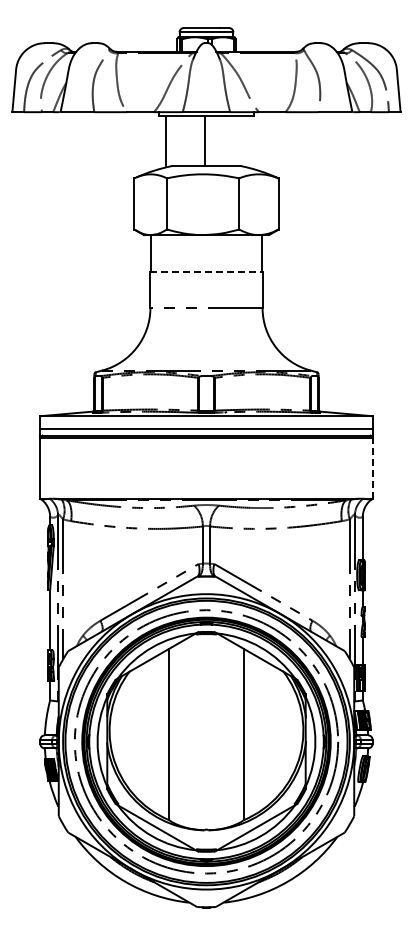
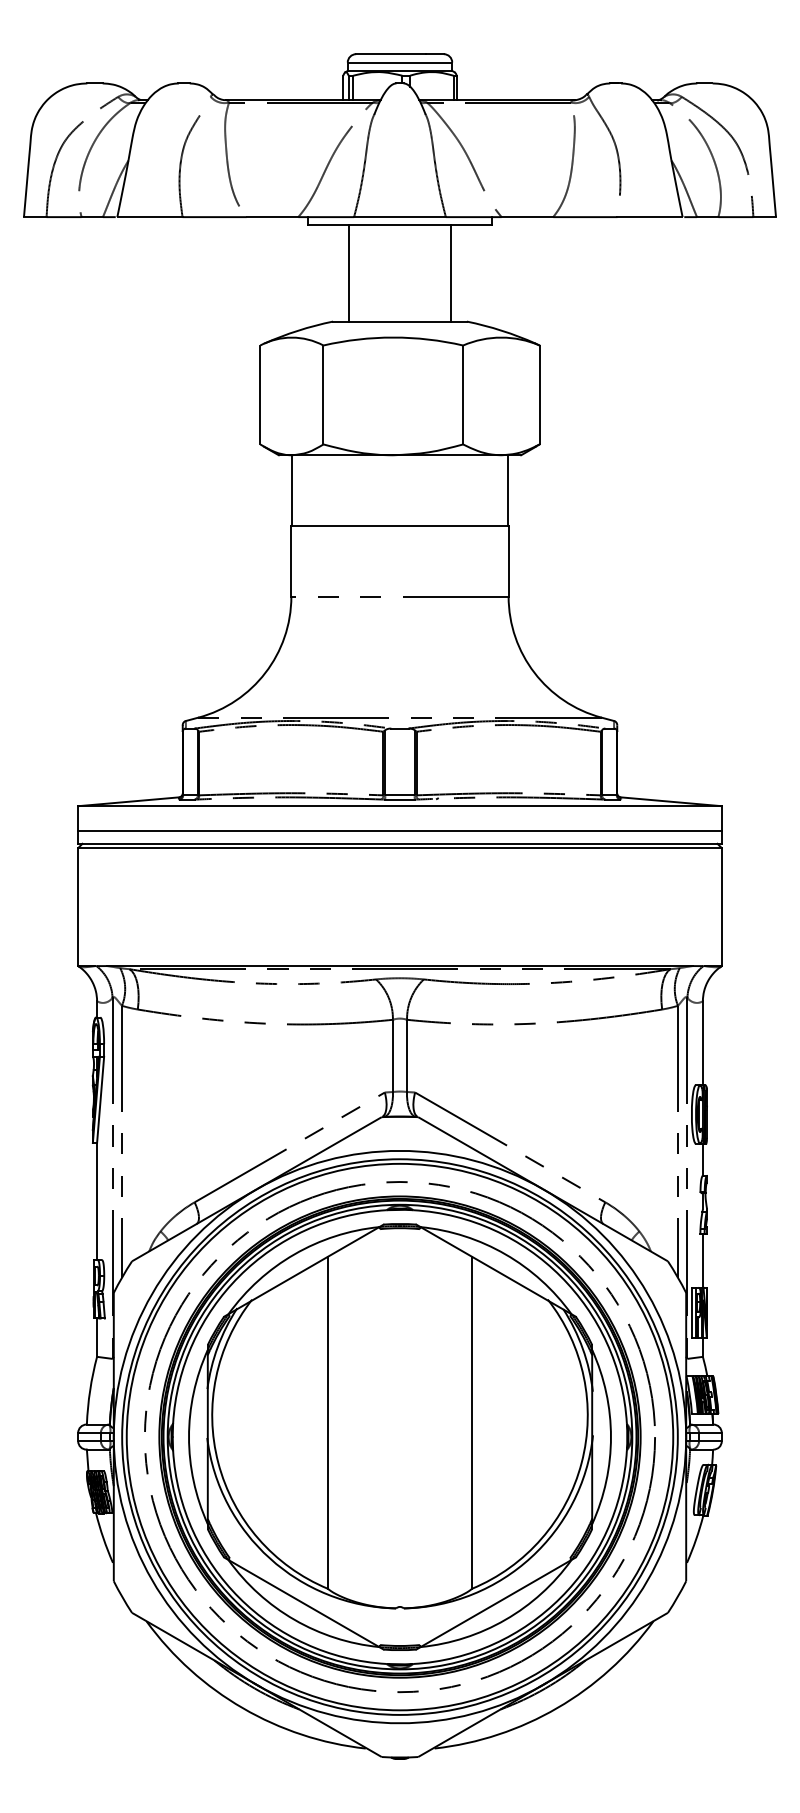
line: (166, 141) -> (349, 273), moved
line: (204, 141) -> (450, 273), moved
line: (206, 271) -> (400, 525), dashed -> solid
line: (372, 467) -> (721, 905), dashed -> solid

